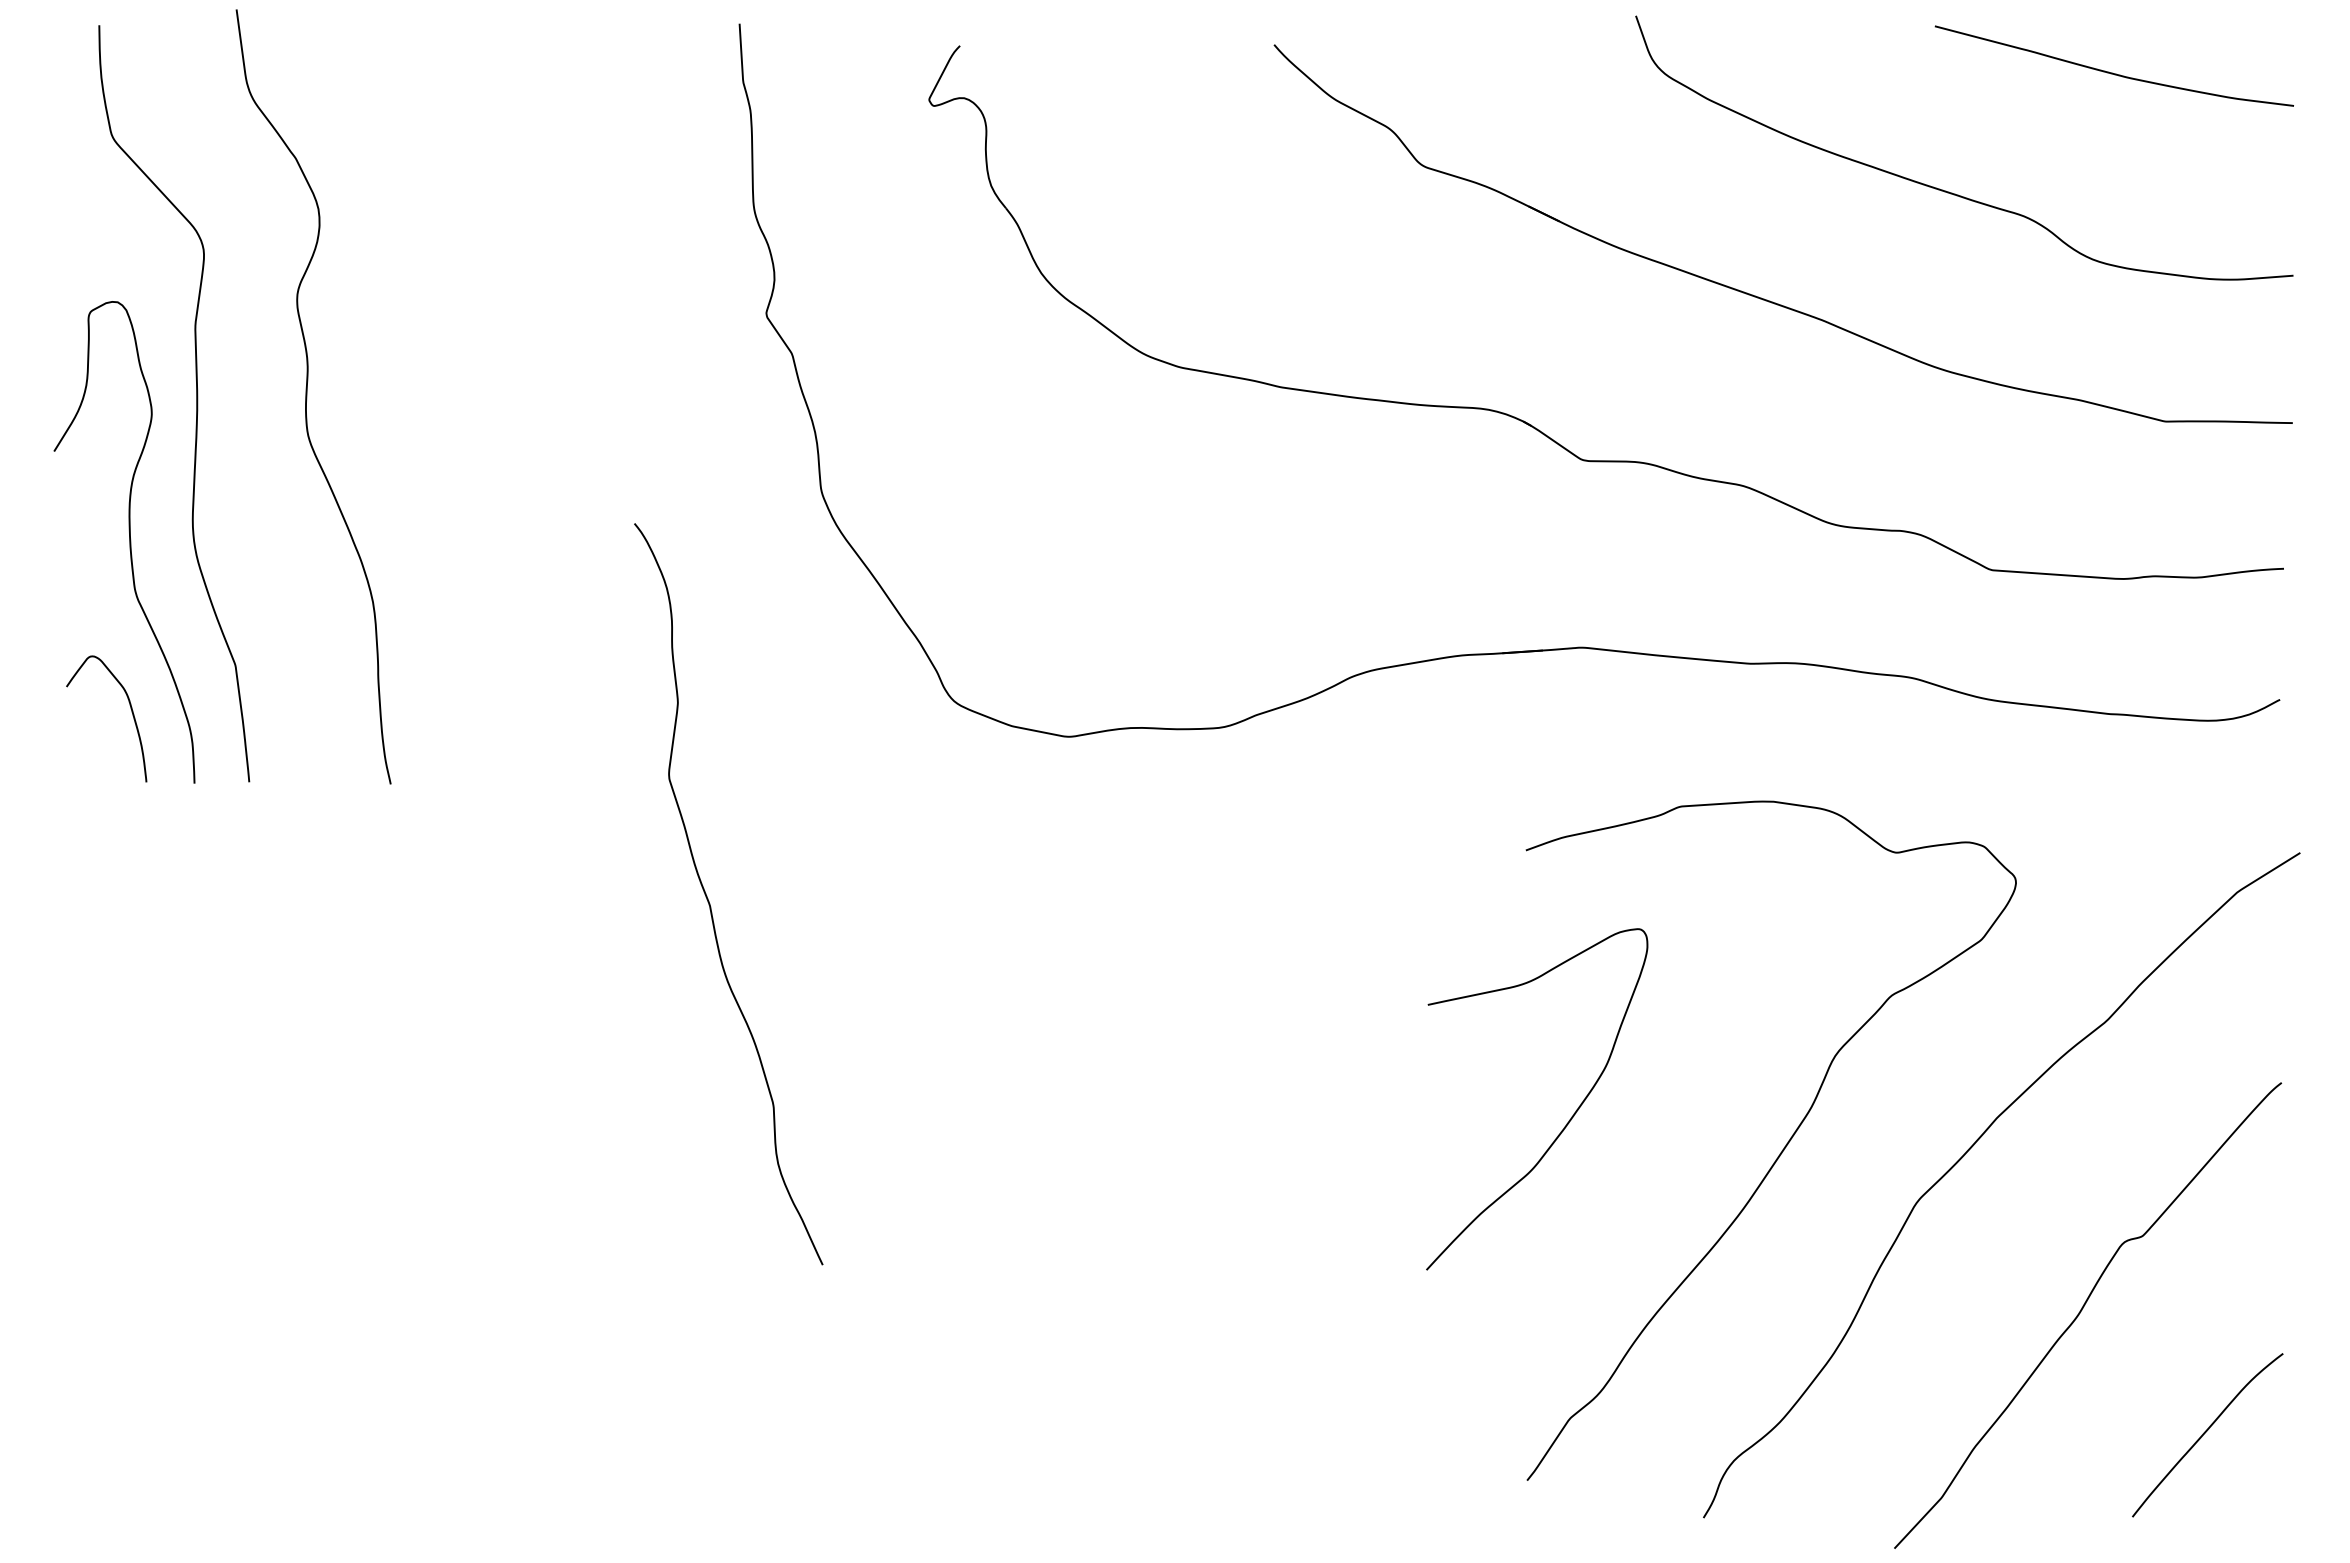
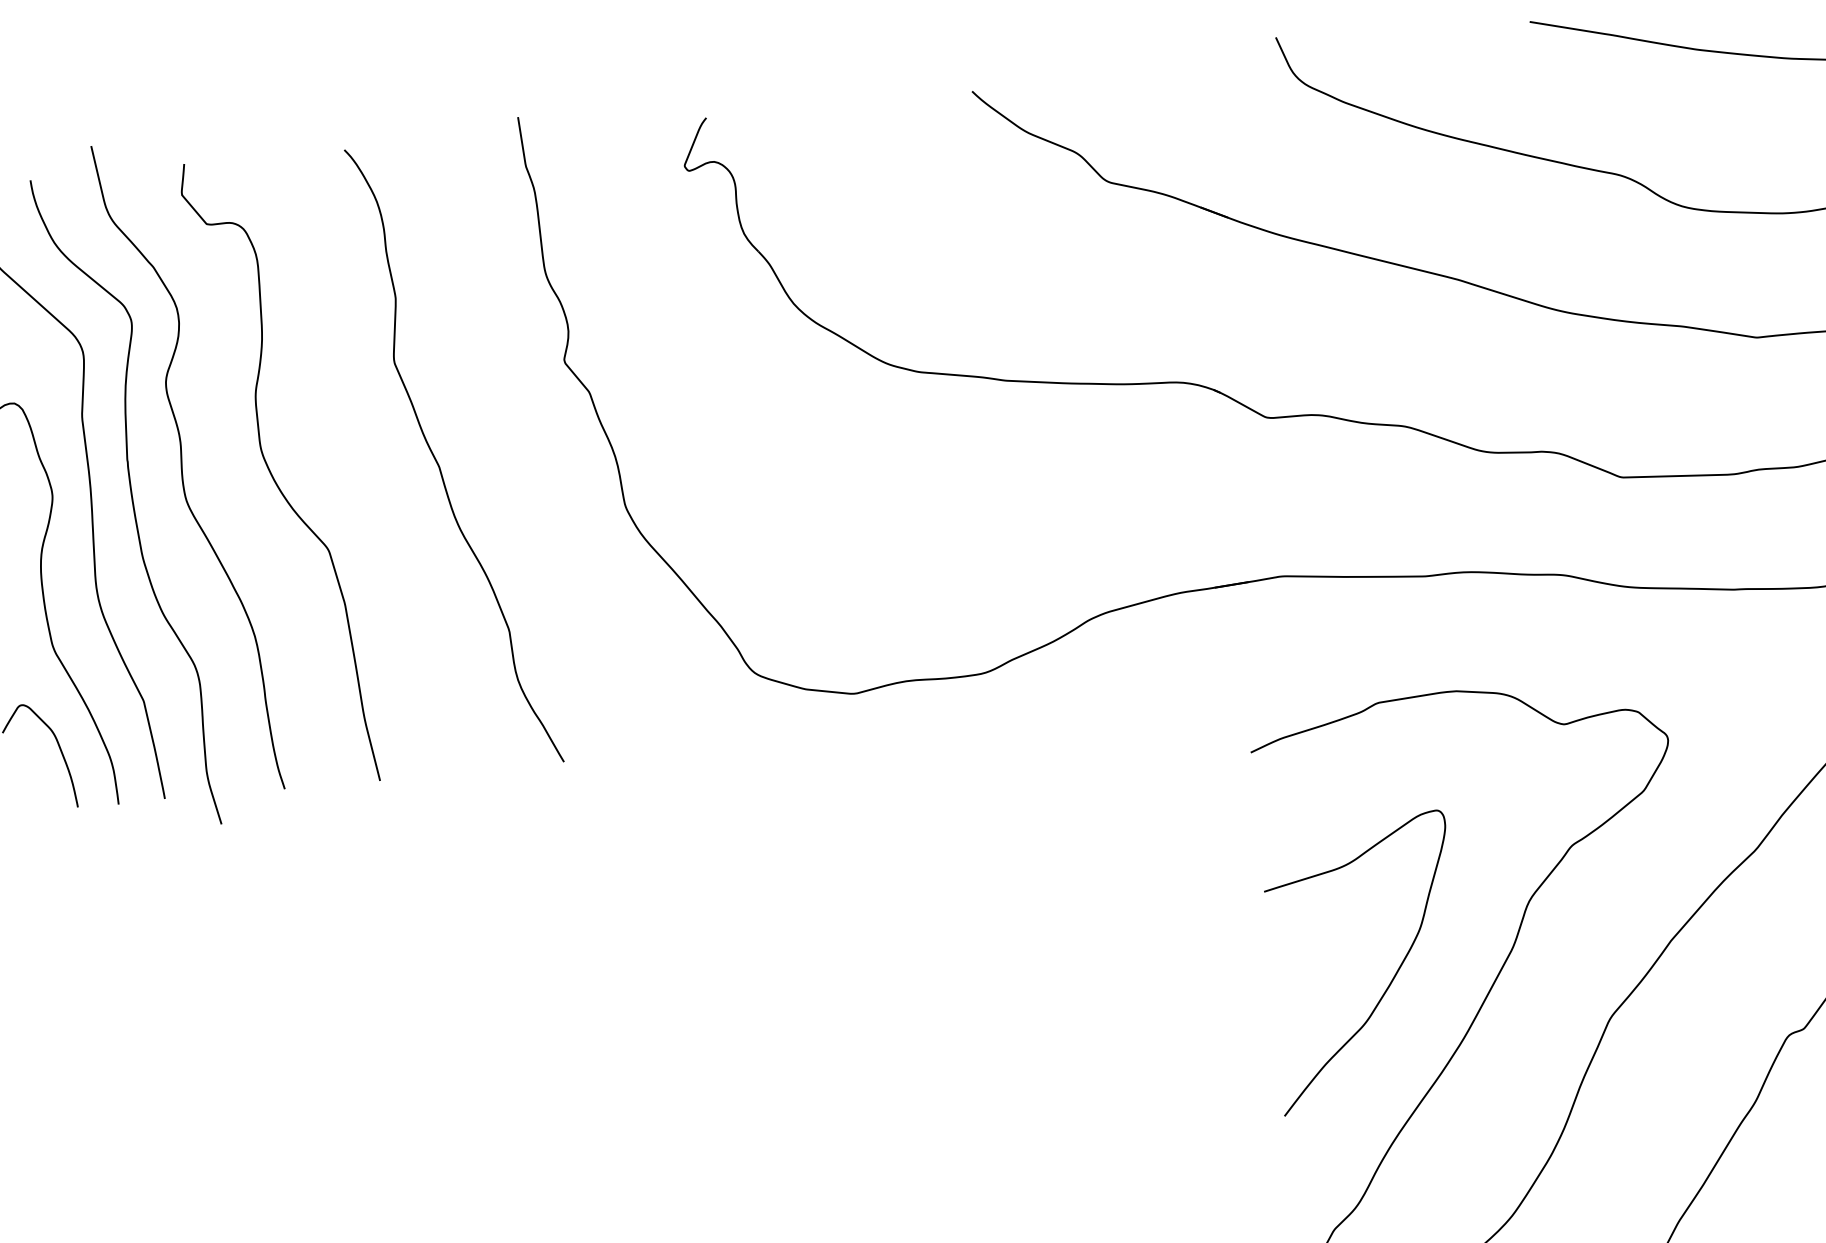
curve: (412, 416) -> (273, 476), added
curve: (244, 430) -> (132, 501), added
curve: (710, 903) -> (439, 465), moved
curve: (1566, 1123) -> (1391, 980), moved

